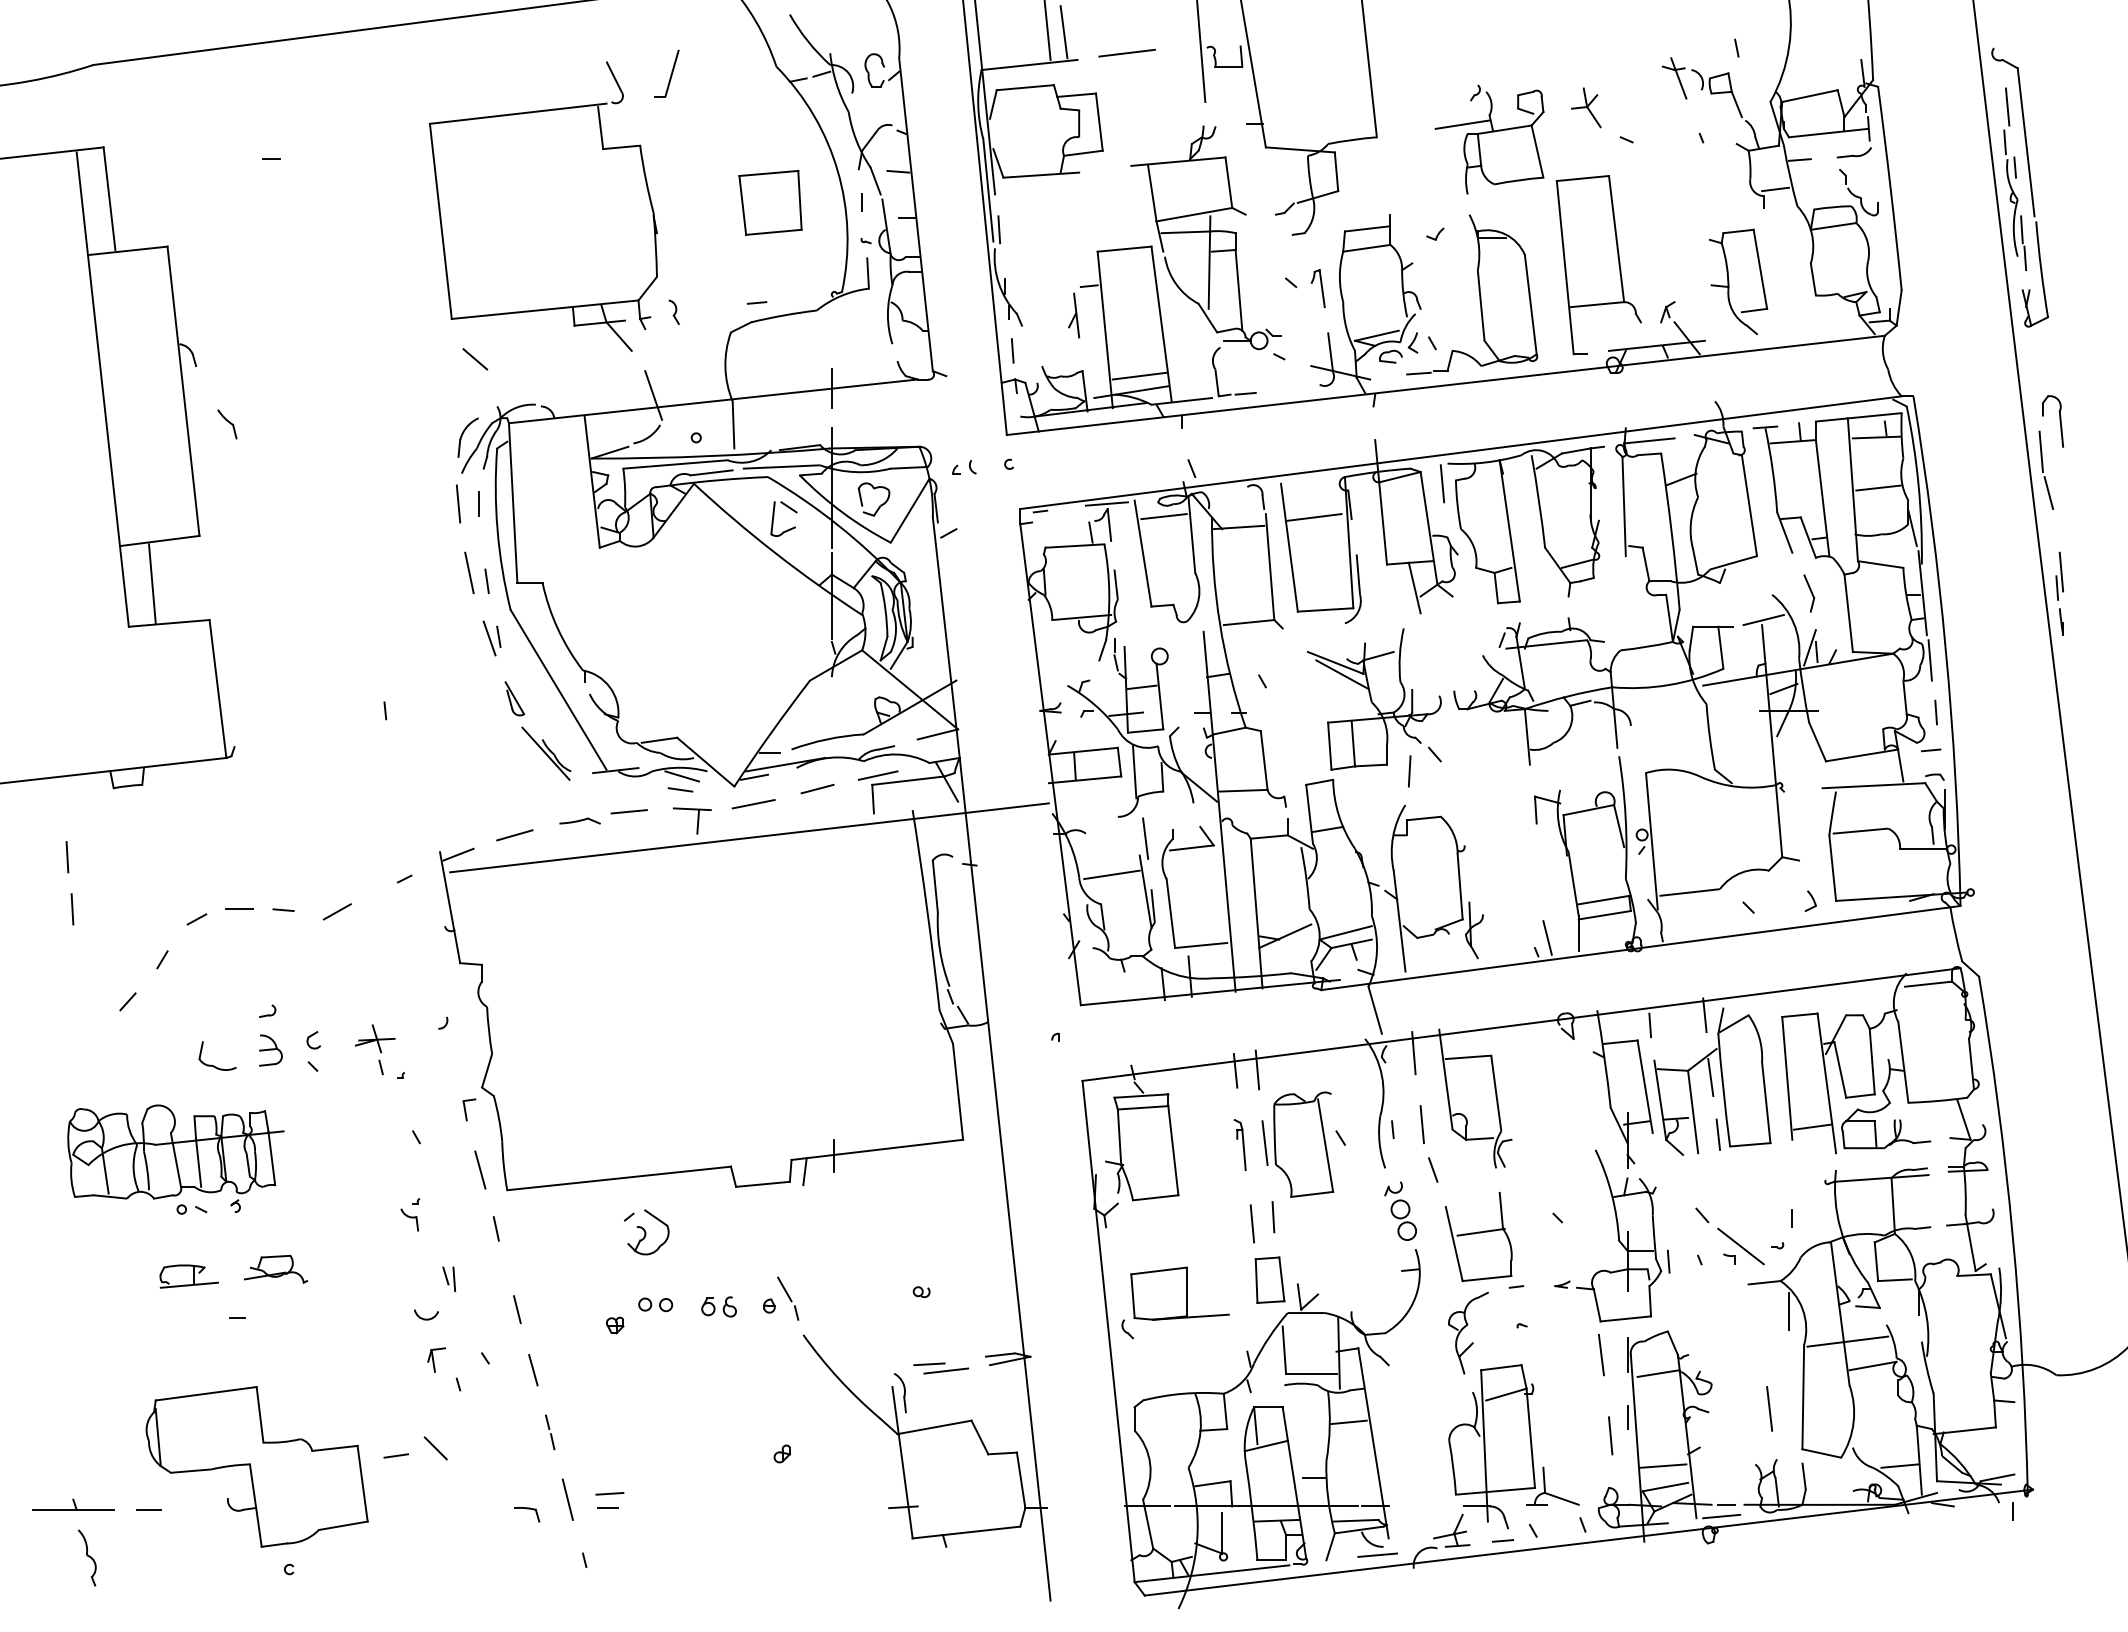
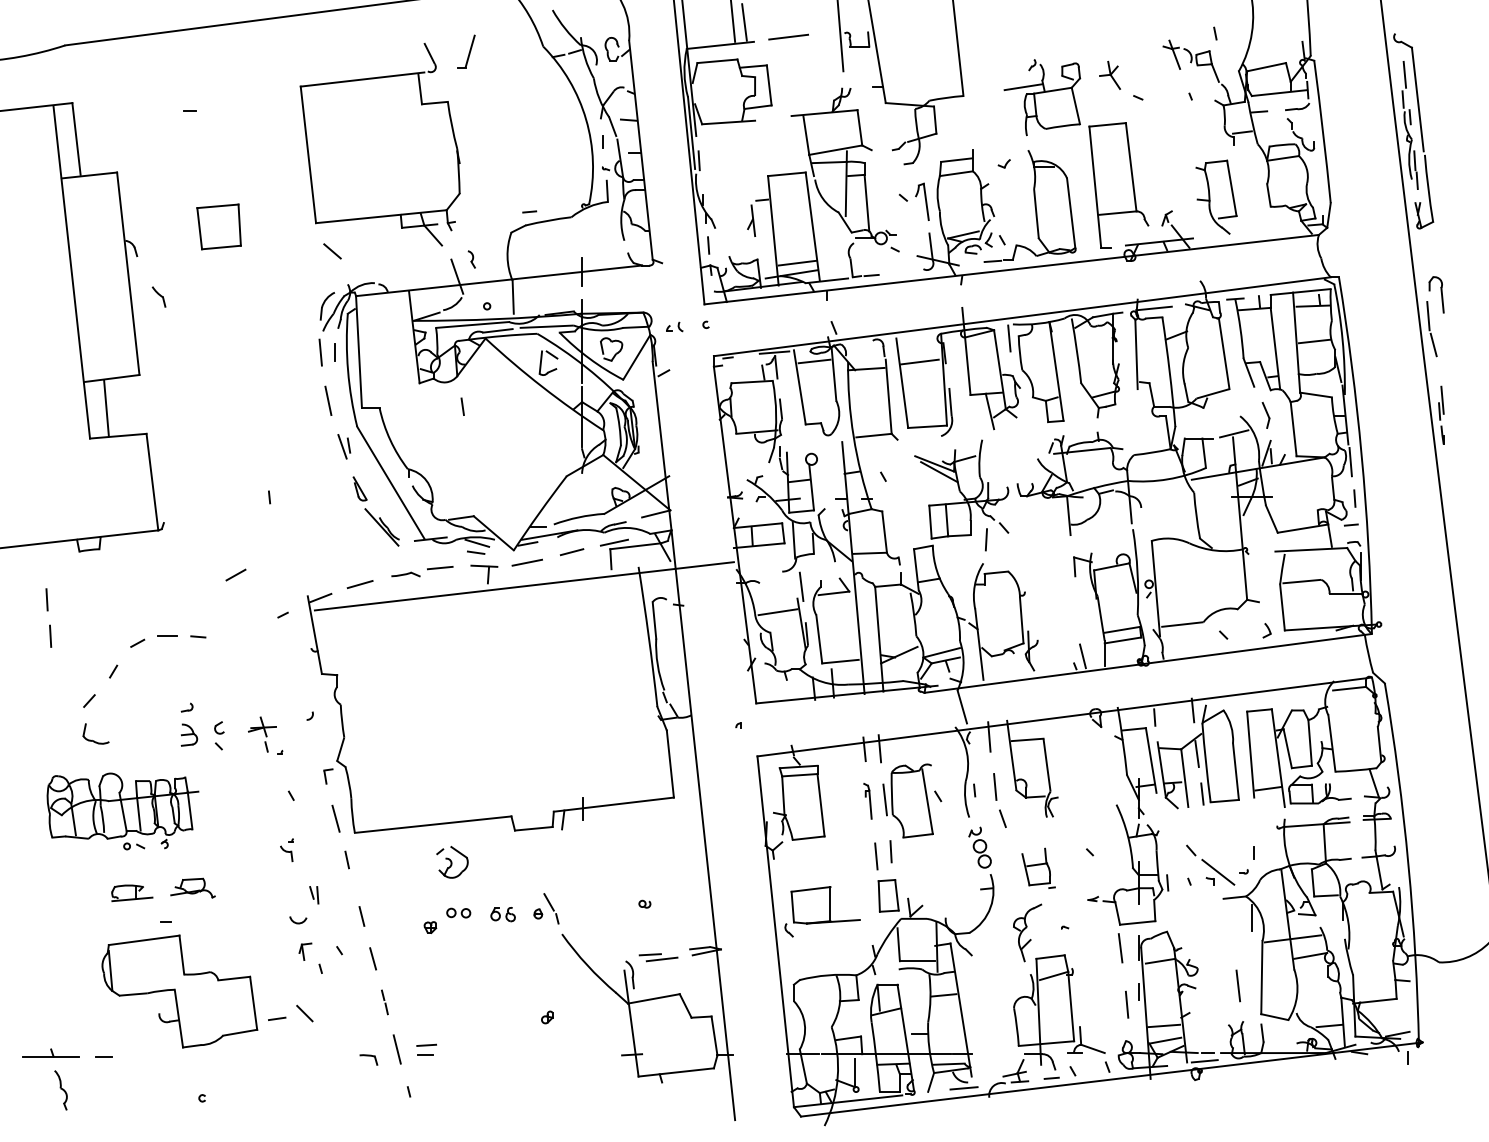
part: (769, 202) -> (218, 226), moved
part: (1318, 288) -> (922, 201), size x1.4
part: (673, 312) -> (471, 259), moved
line: (486, 580) -> (462, 406), moved
line: (336, 911) -> (235, 574), moved
part: (215, 1065) -> (94, 740), moved
part: (1484, 1241) -> (1038, 868), size x0.6
part: (256, 1466) -> (179, 991), moved

